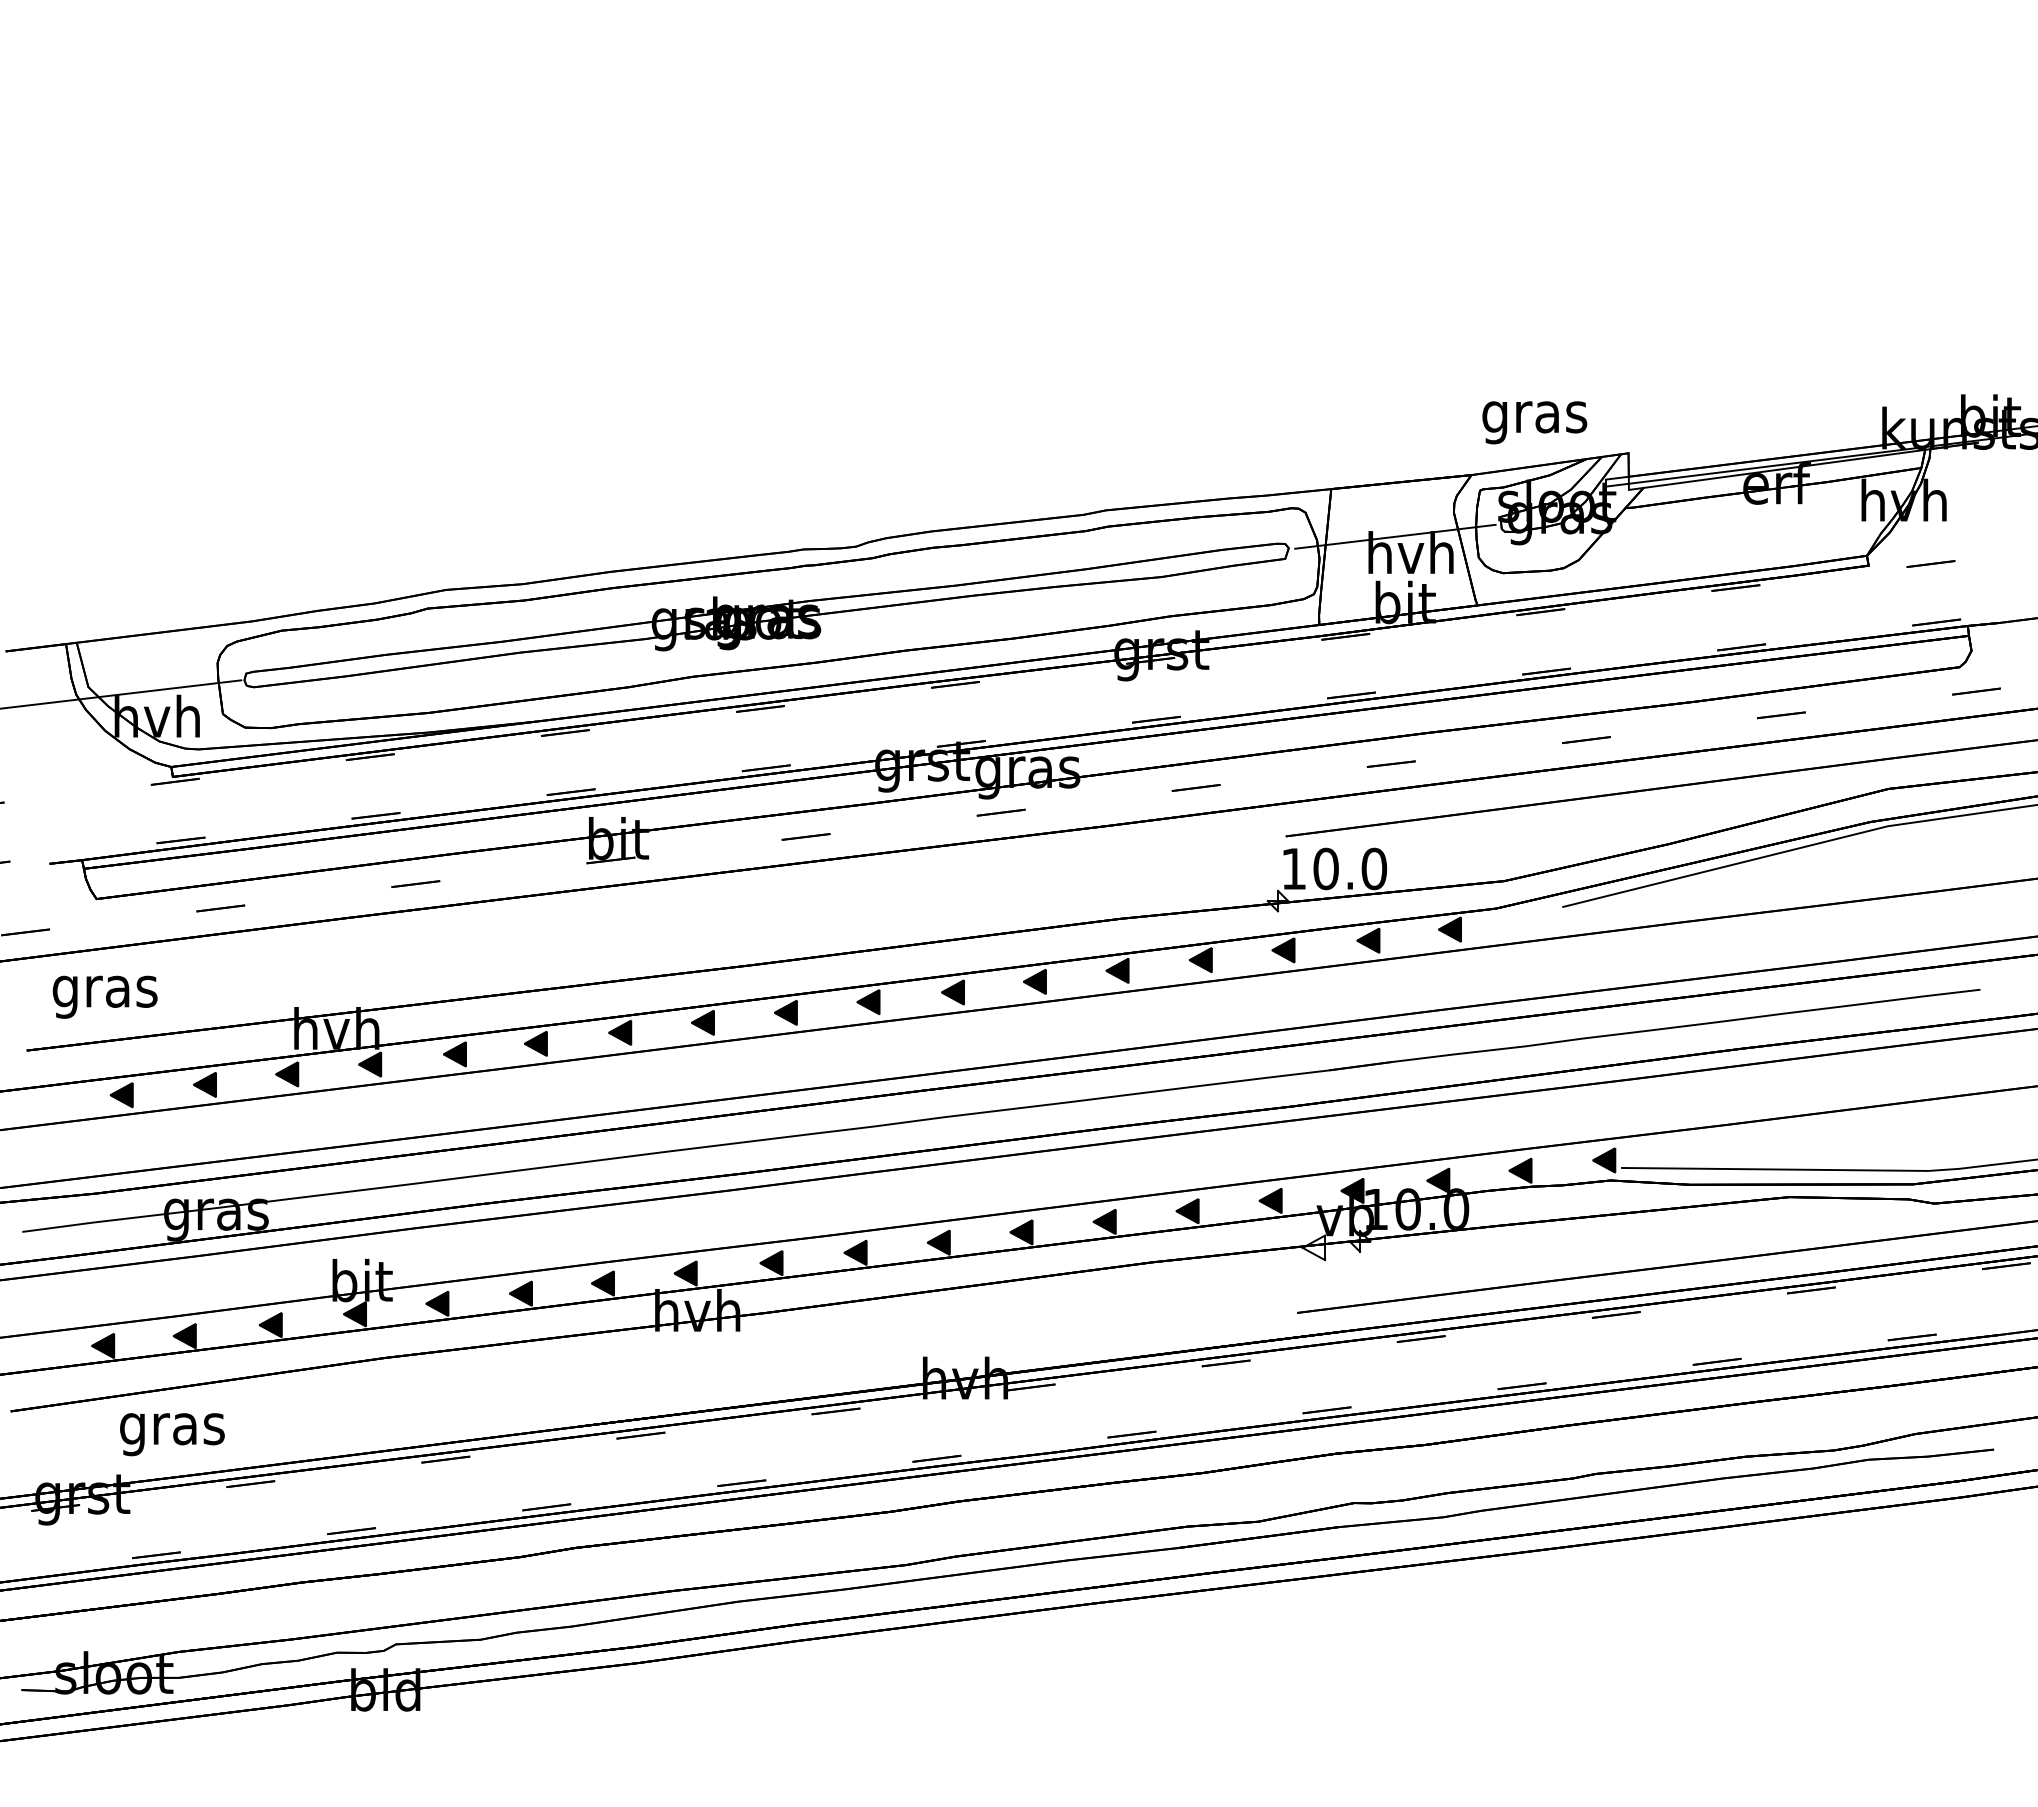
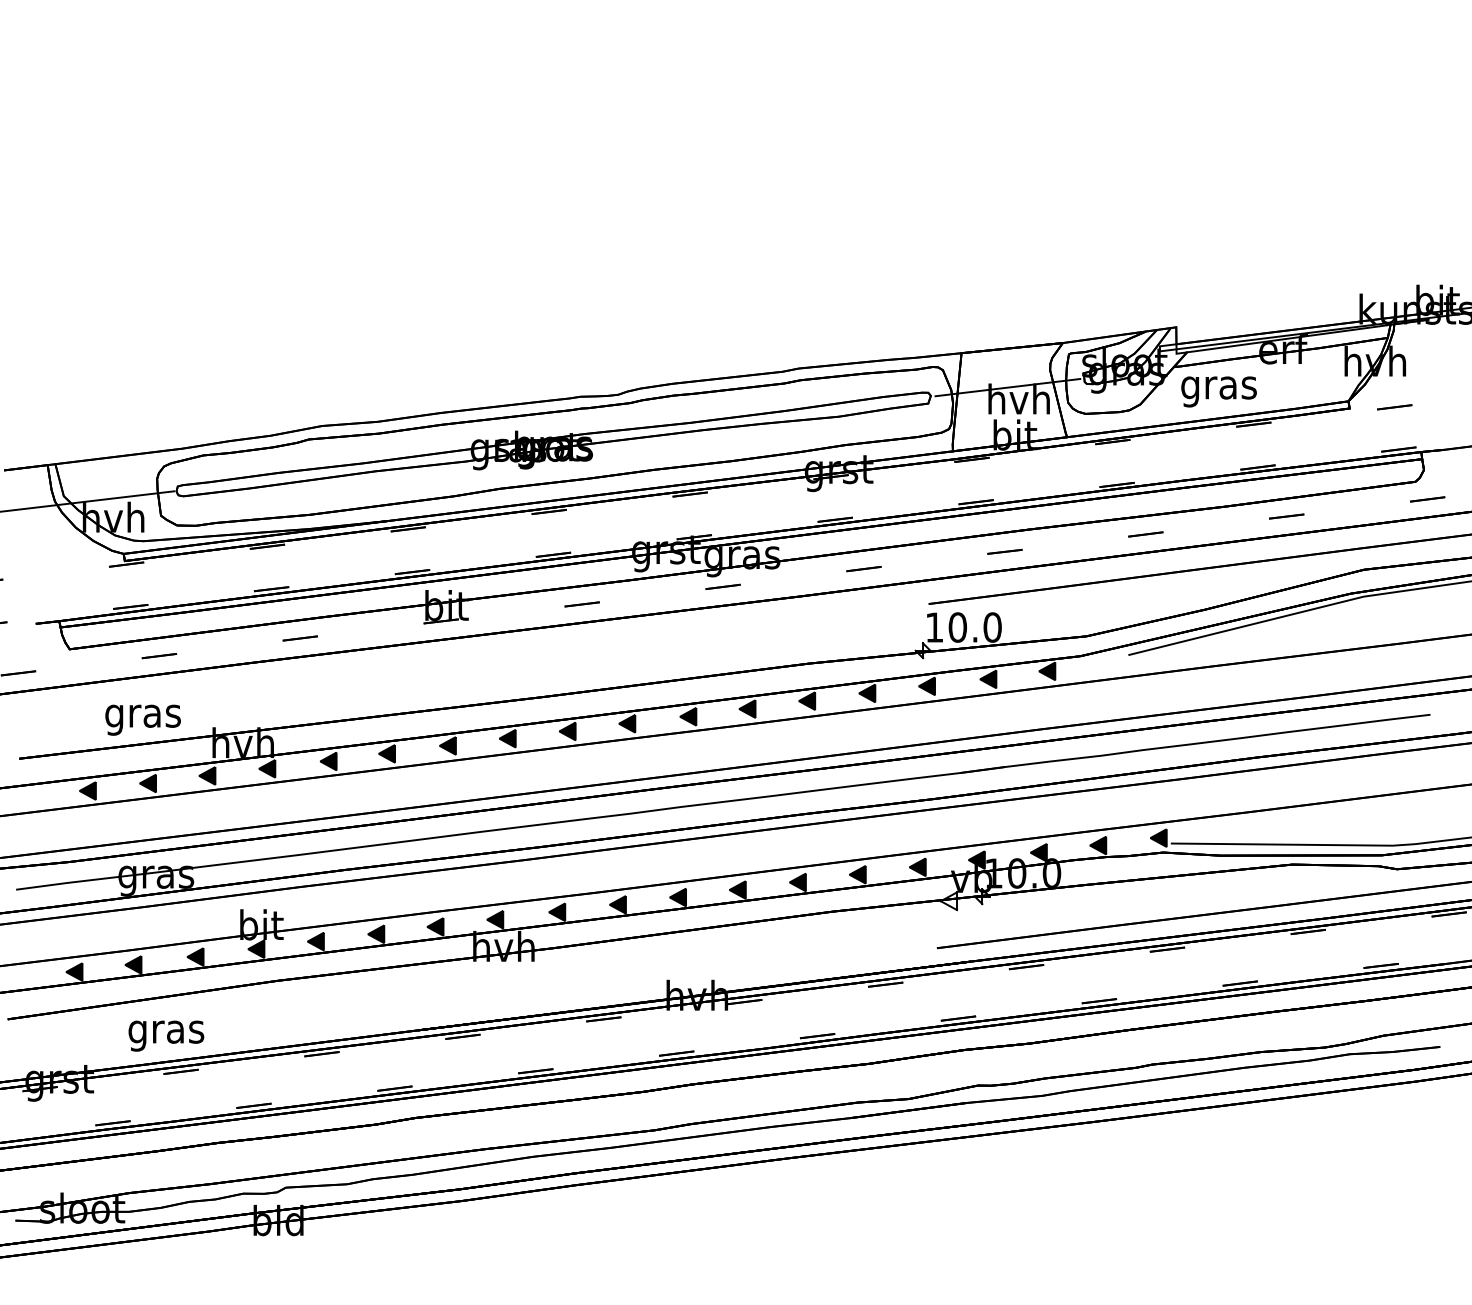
text: (1534, 422) -> (1218, 391), moved
text: (104, 996) -> (142, 719), moved
text: (172, 1434) -> (166, 1036), moved

